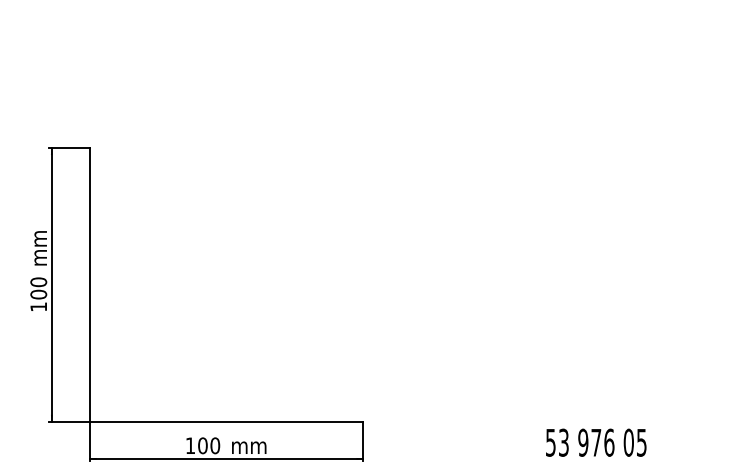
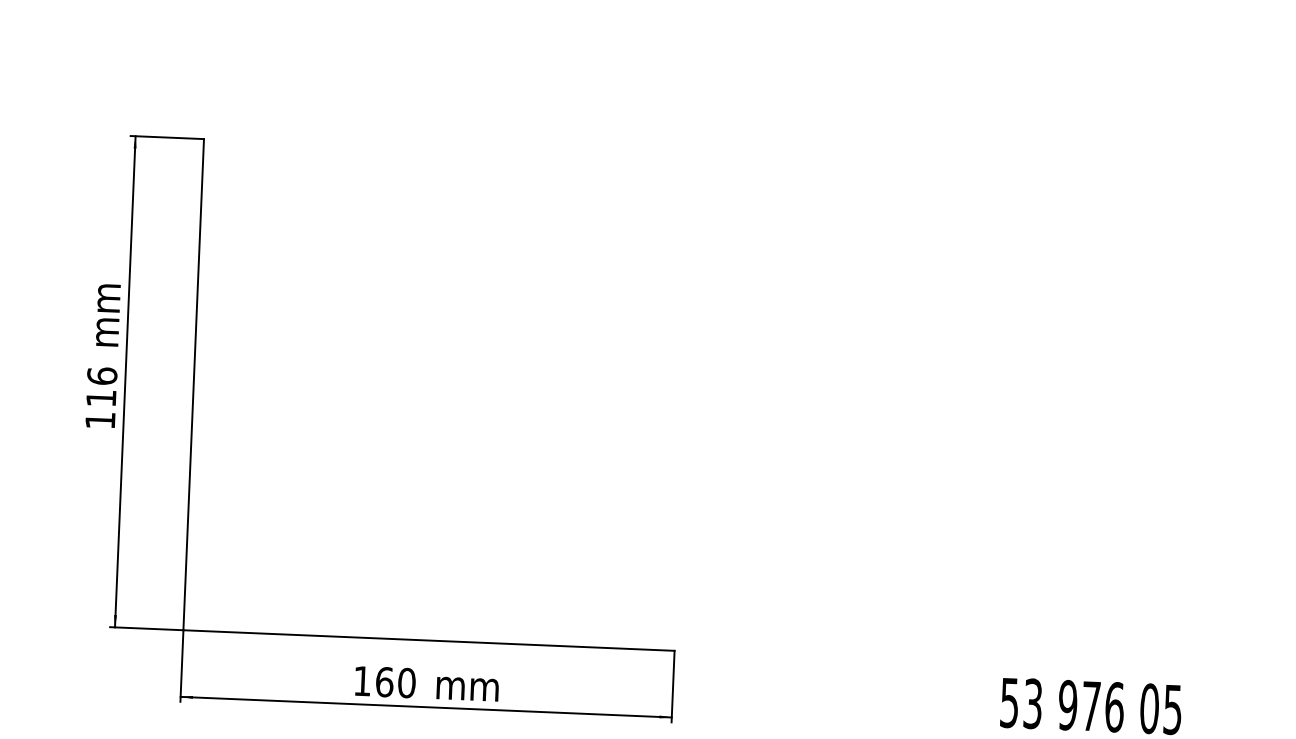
text: (38, 288) -> (101, 387), 100 -> 116
text: (202, 445) -> (383, 681), 100 -> 160

